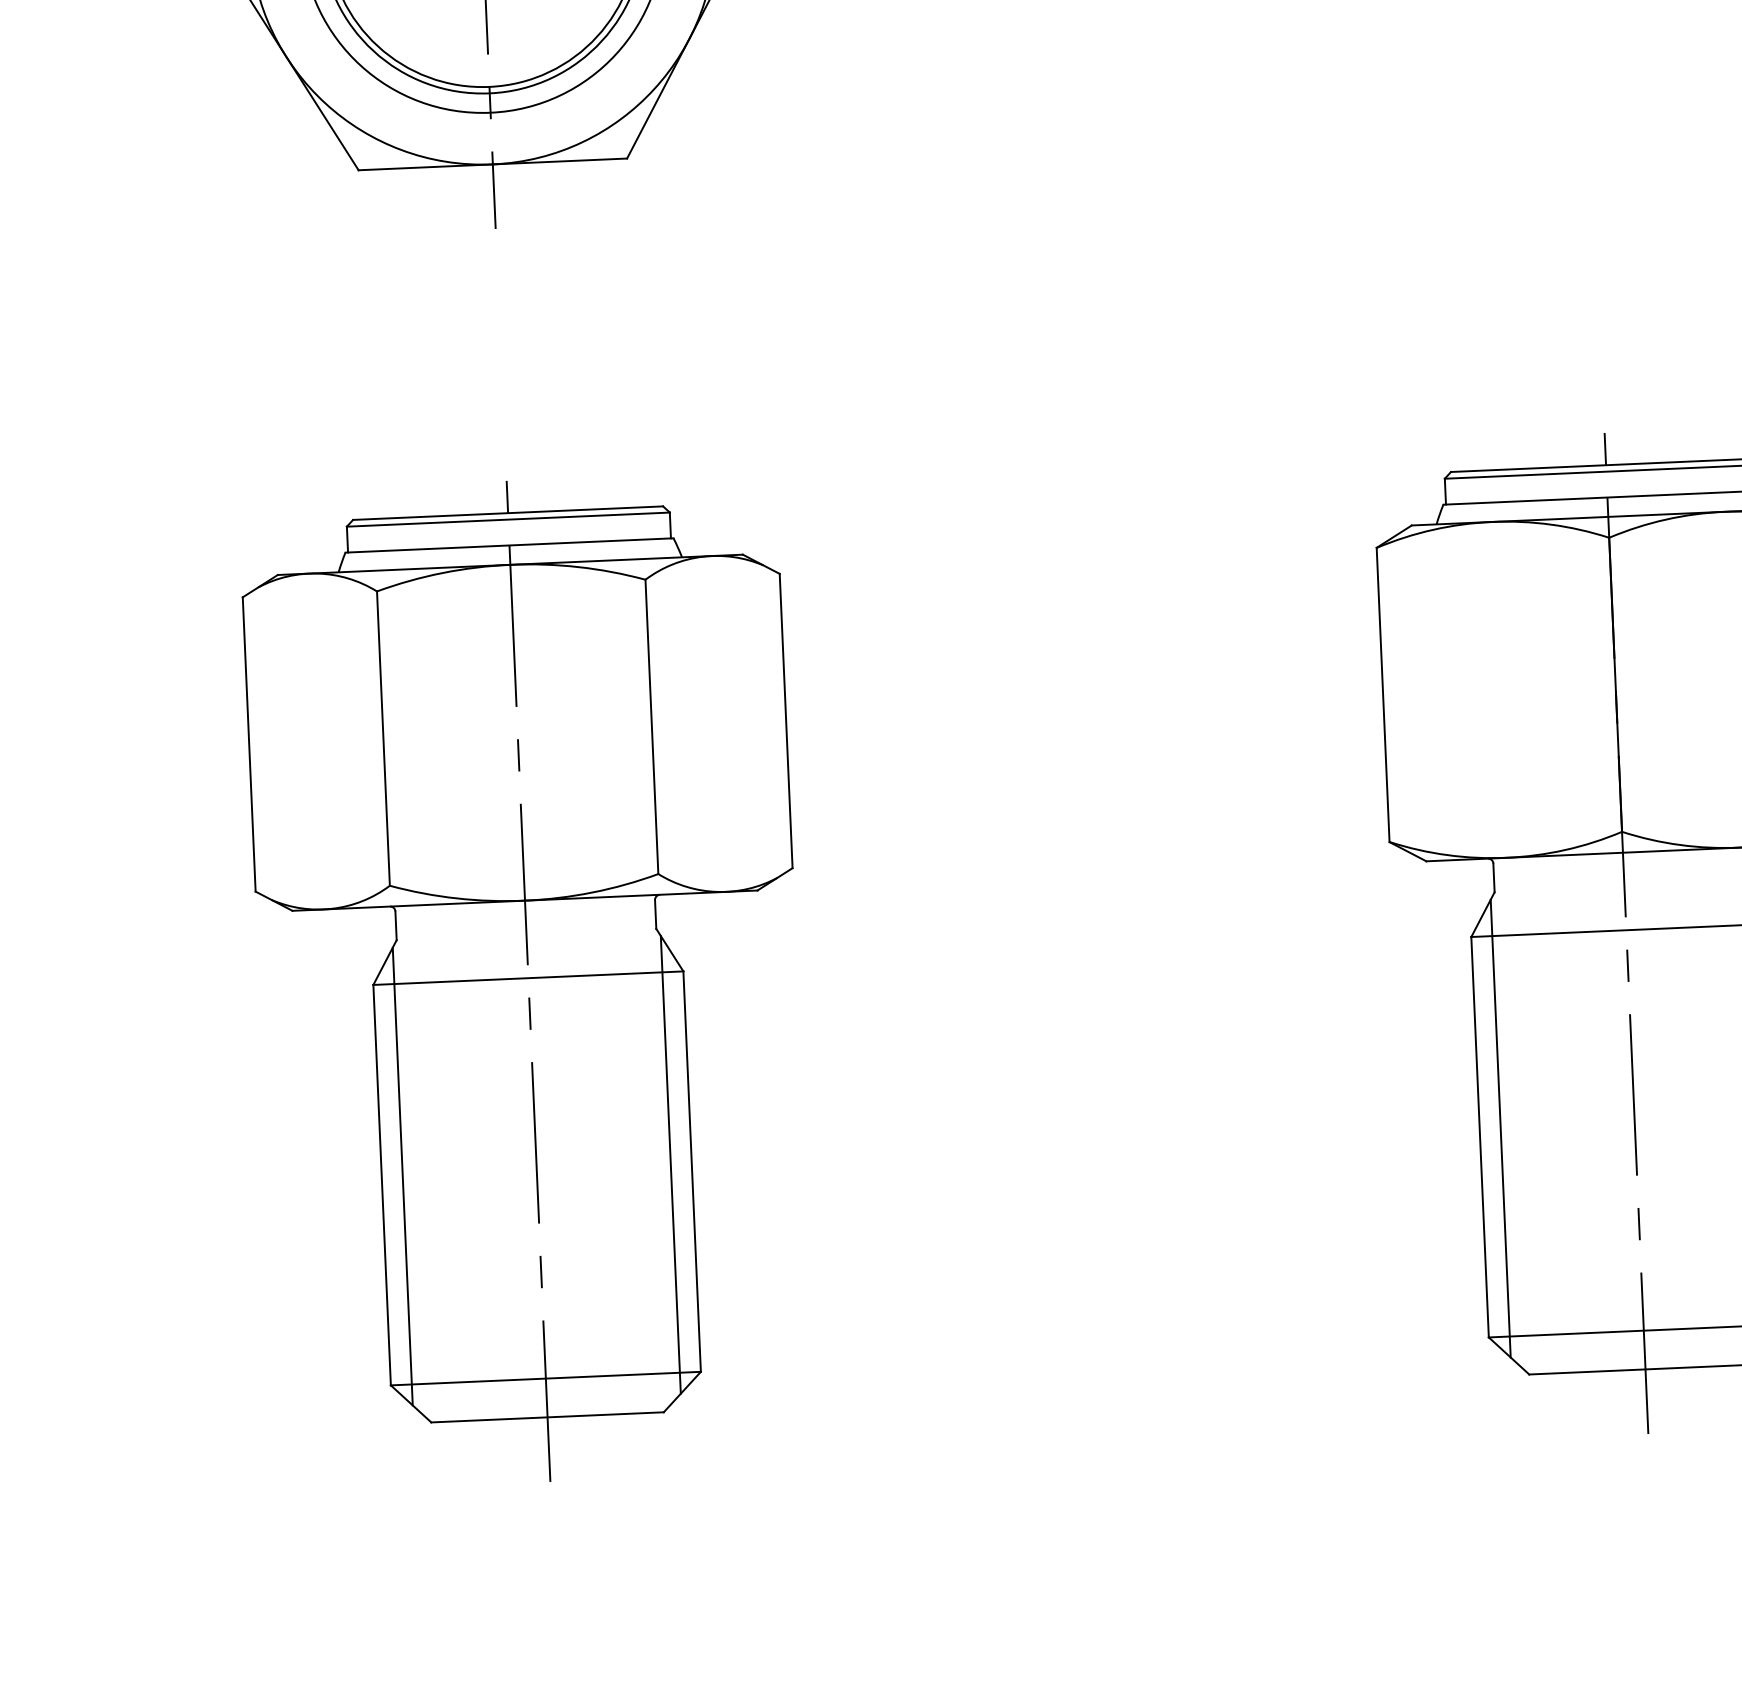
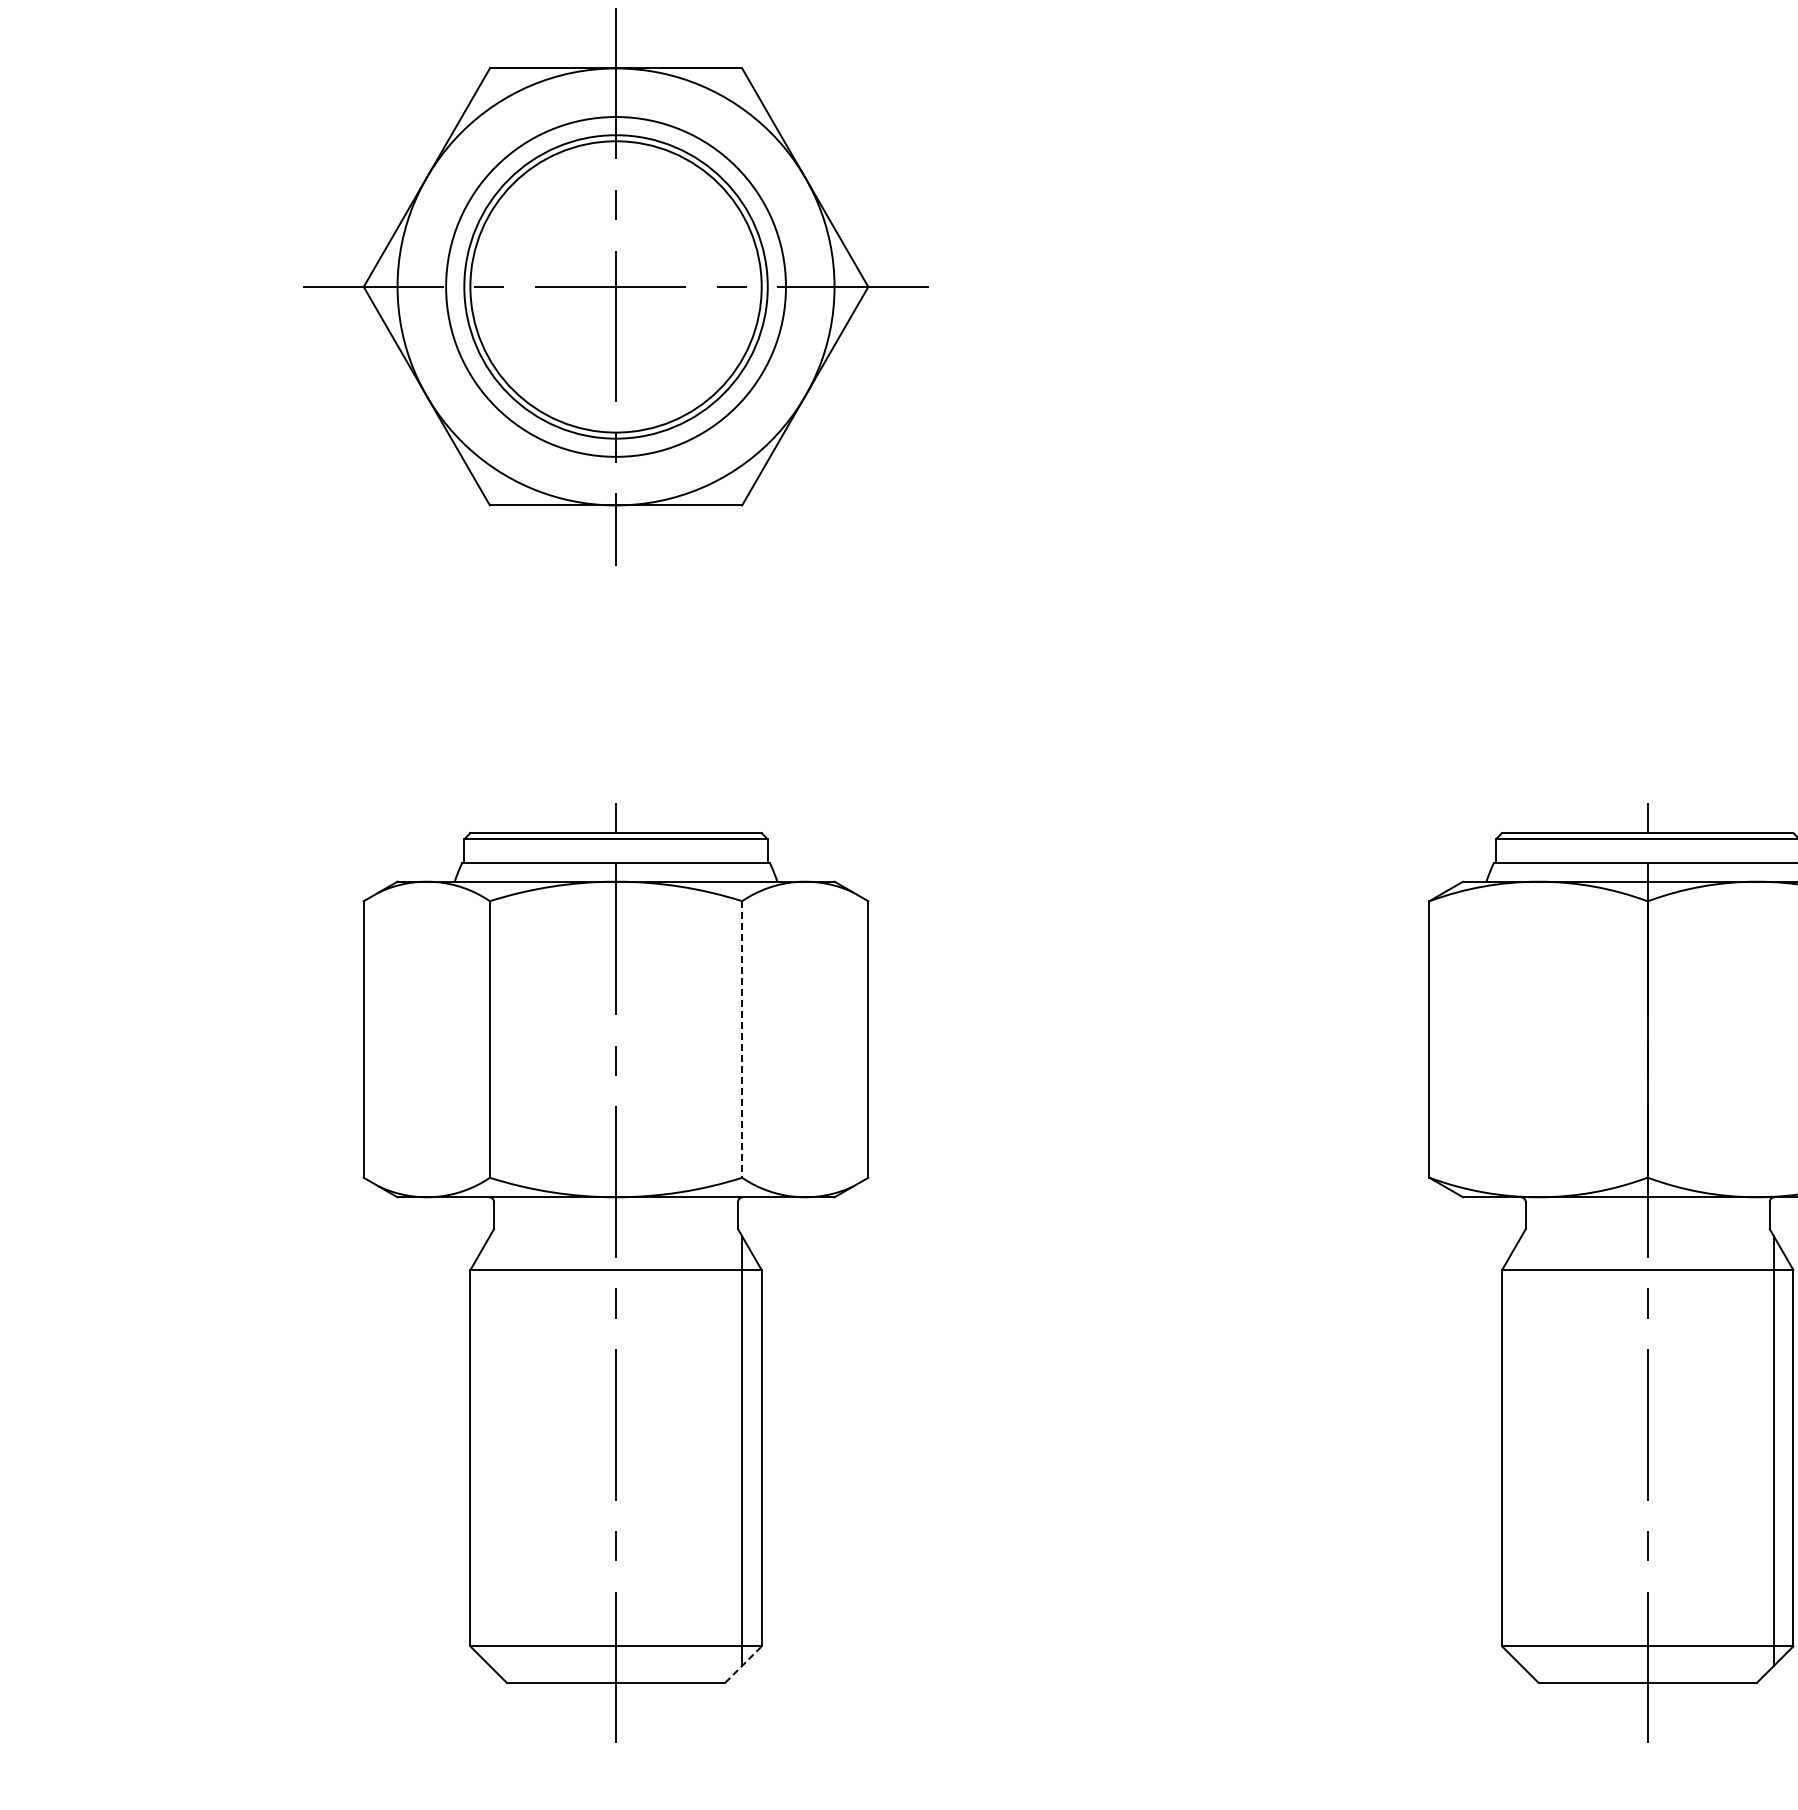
line: (652, 726) -> (742, 1039), solid -> dashed
line: (1500, 1128) -> (1521, 1450), removed
line: (403, 1175) -> (490, 1450), removed
line: (682, 1391) -> (743, 1664), solid -> dashed

